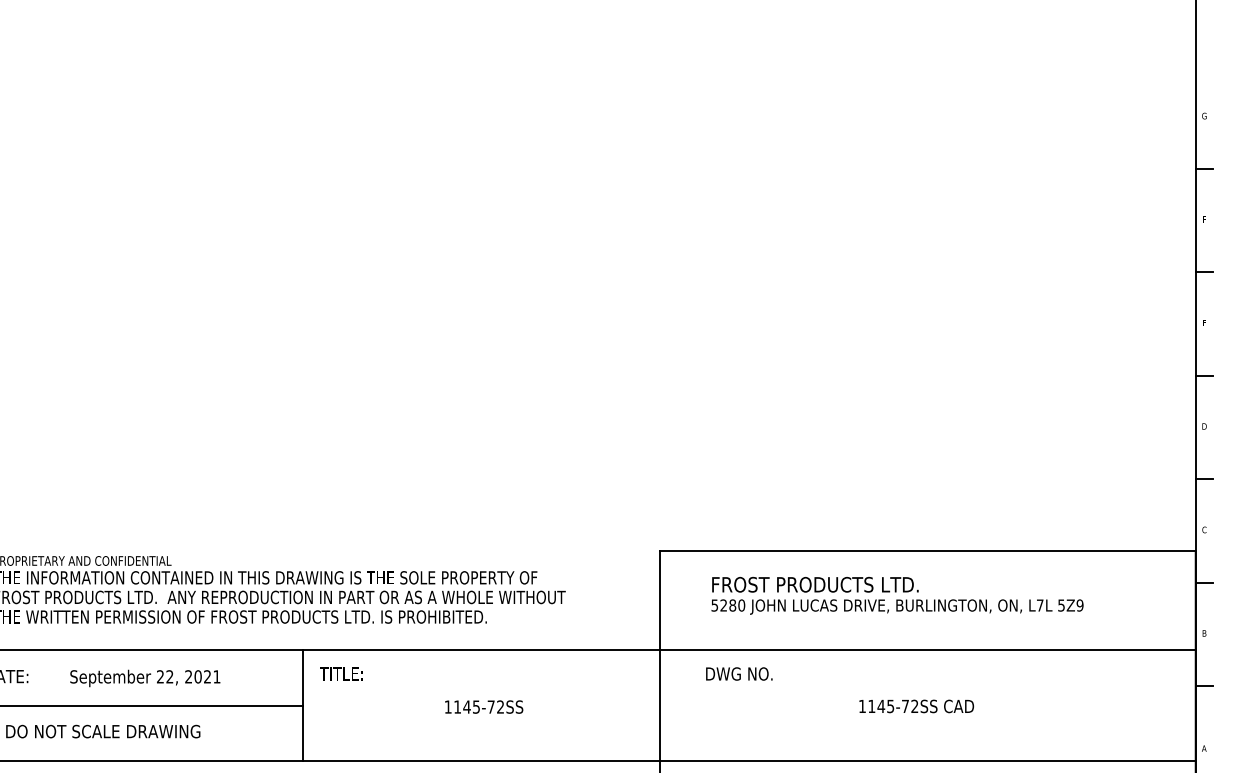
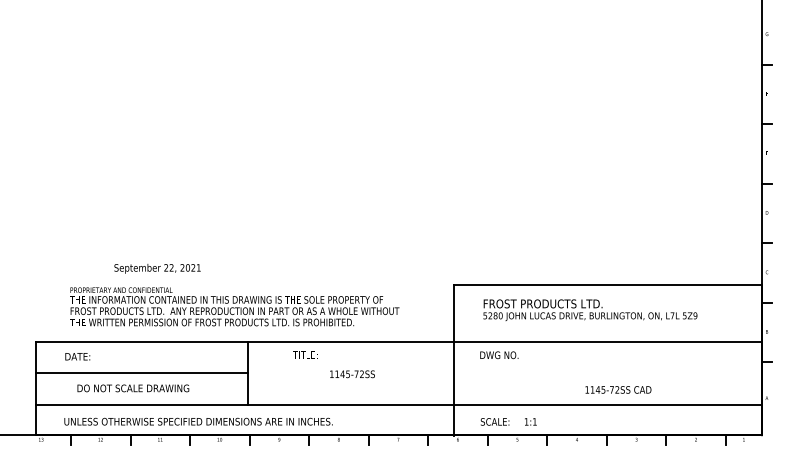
text: (341, 672) -> (305, 354), moved
text: (145, 677) -> (157, 268), moved
text: (916, 705) -> (618, 389), moved

